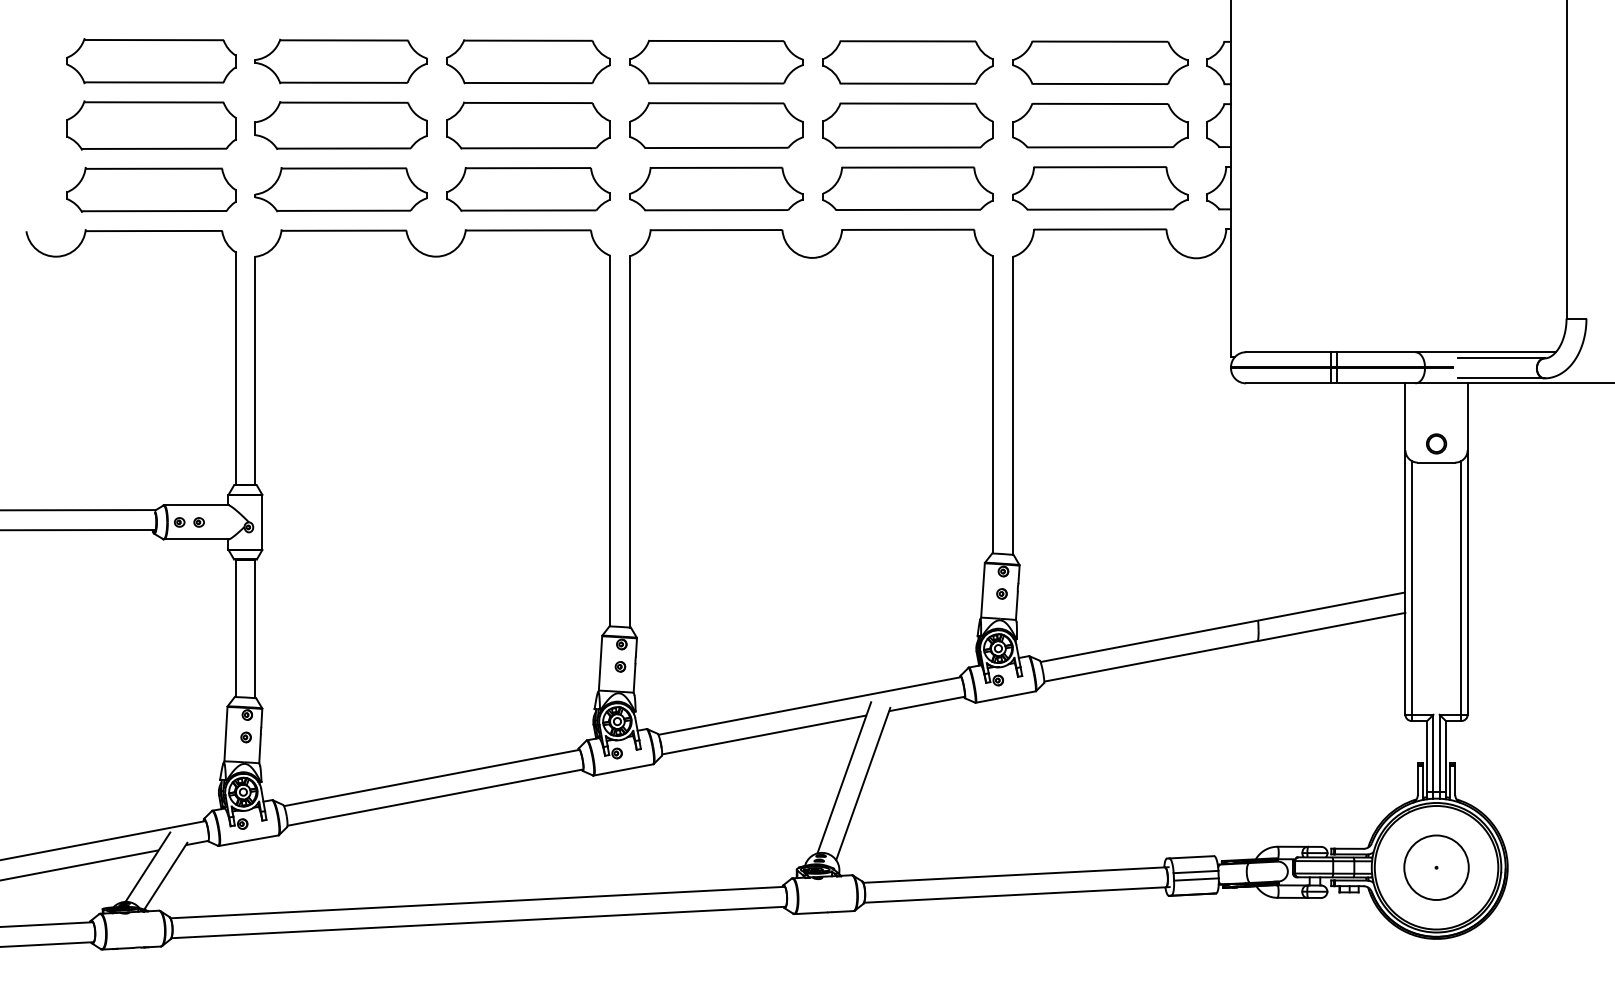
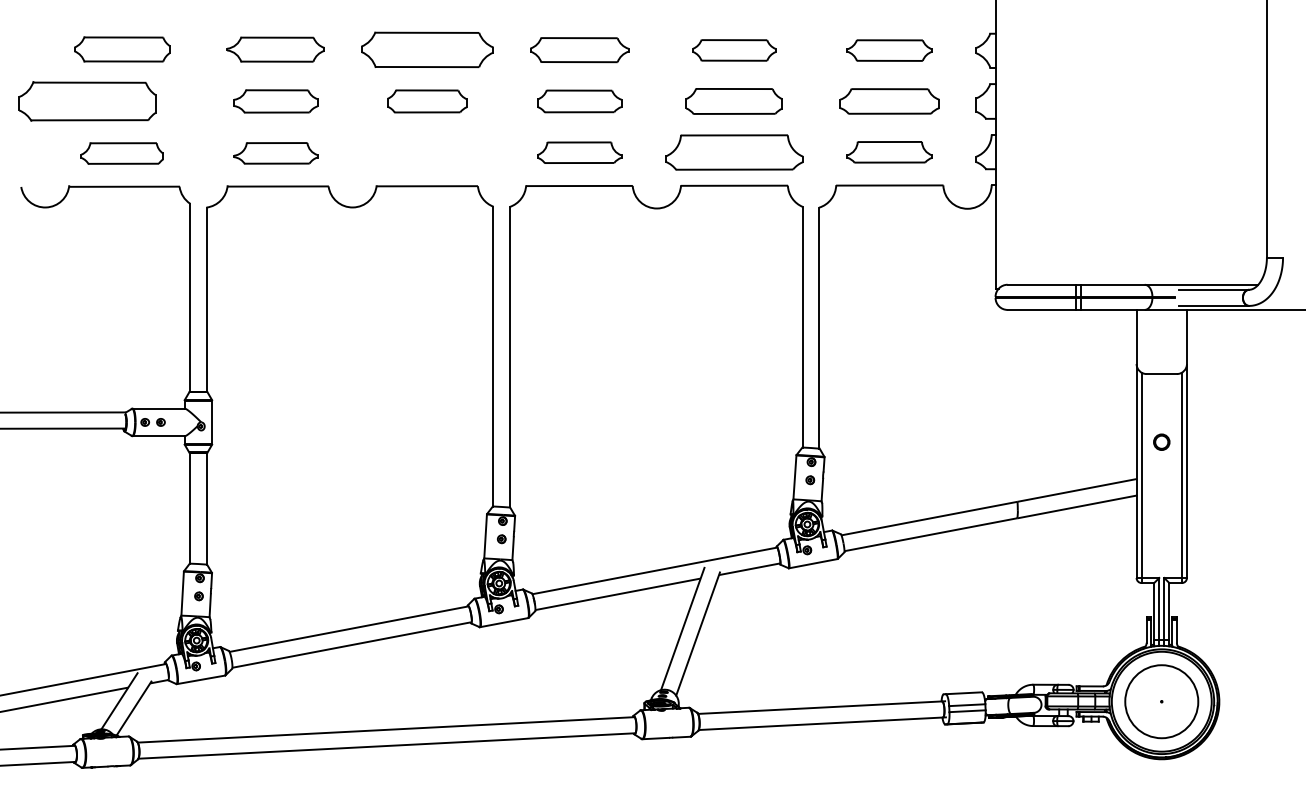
part: (151, 61) -> (122, 49), size x0.7
part: (340, 61) -> (275, 49), size x0.7
part: (716, 61) -> (579, 49), size x0.7
part: (907, 62) -> (733, 50), size x0.6
part: (1100, 62) -> (889, 50), size x0.6
part: (151, 125) -> (87, 101), moved
part: (340, 125) -> (275, 101), size x0.6
part: (528, 125) -> (427, 101), size x0.6
part: (716, 125) -> (579, 101), size x0.6
part: (907, 125) -> (733, 101), size x0.7
part: (1100, 125) -> (889, 101), size x0.7
part: (716, 188) -> (579, 152), size x0.6
part: (1100, 188) -> (889, 152), size x0.6
part: (151, 189) -> (122, 153), size x0.6
part: (340, 189) -> (275, 153), size x0.6
part: (528, 189) -> (427, 153), removed
part: (1436, 443) -> (1161, 441), moved
circle: (1436, 867) -> (1161, 701), size x1.4

